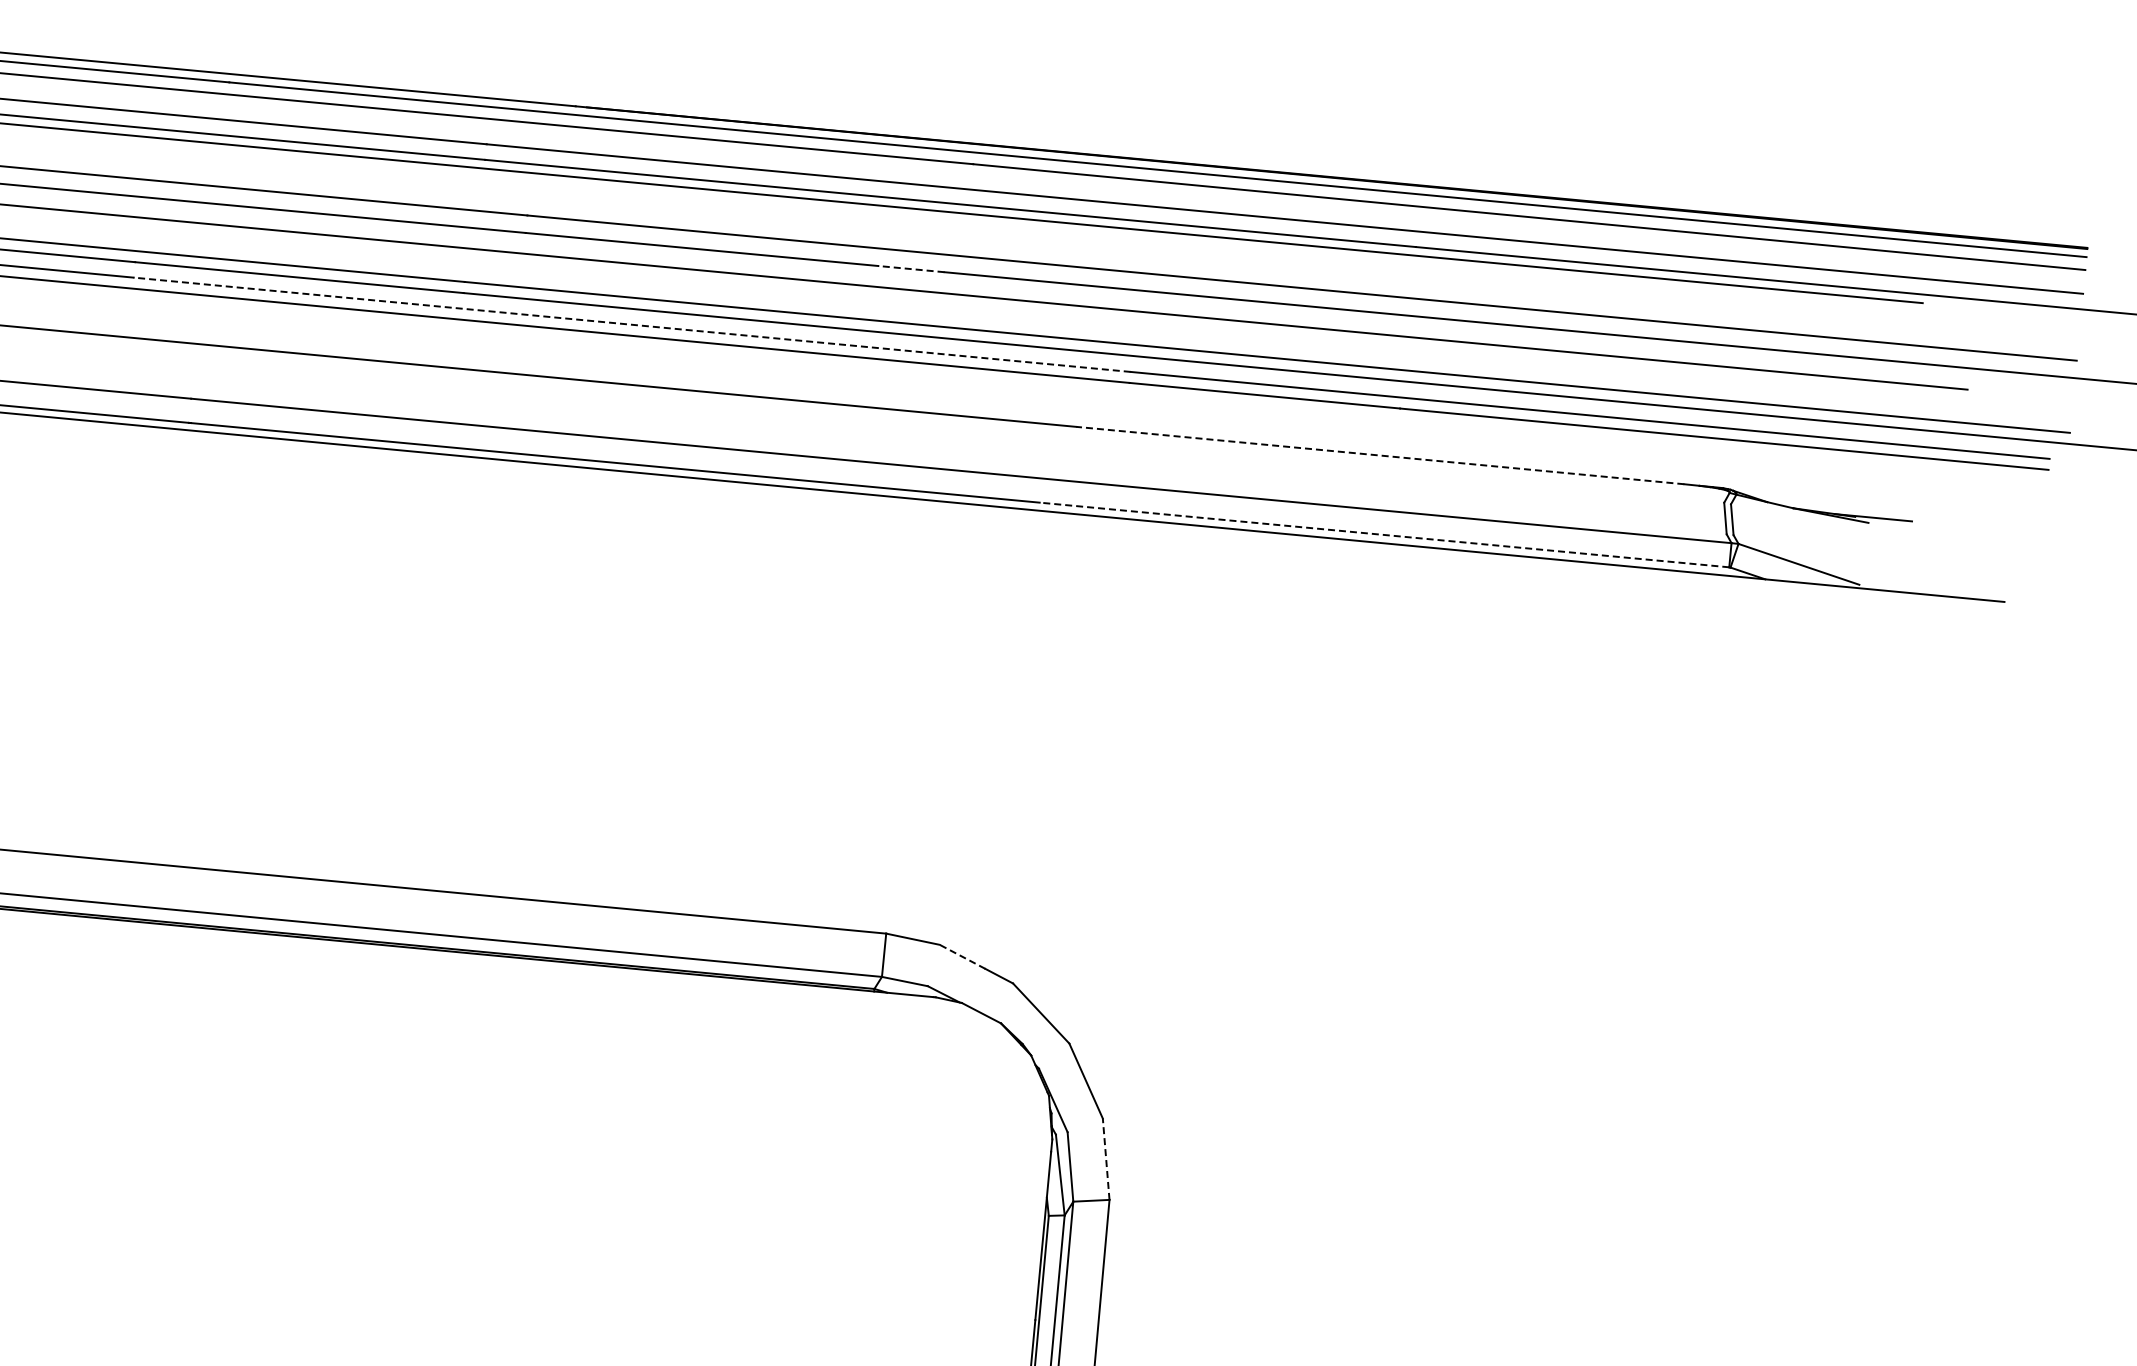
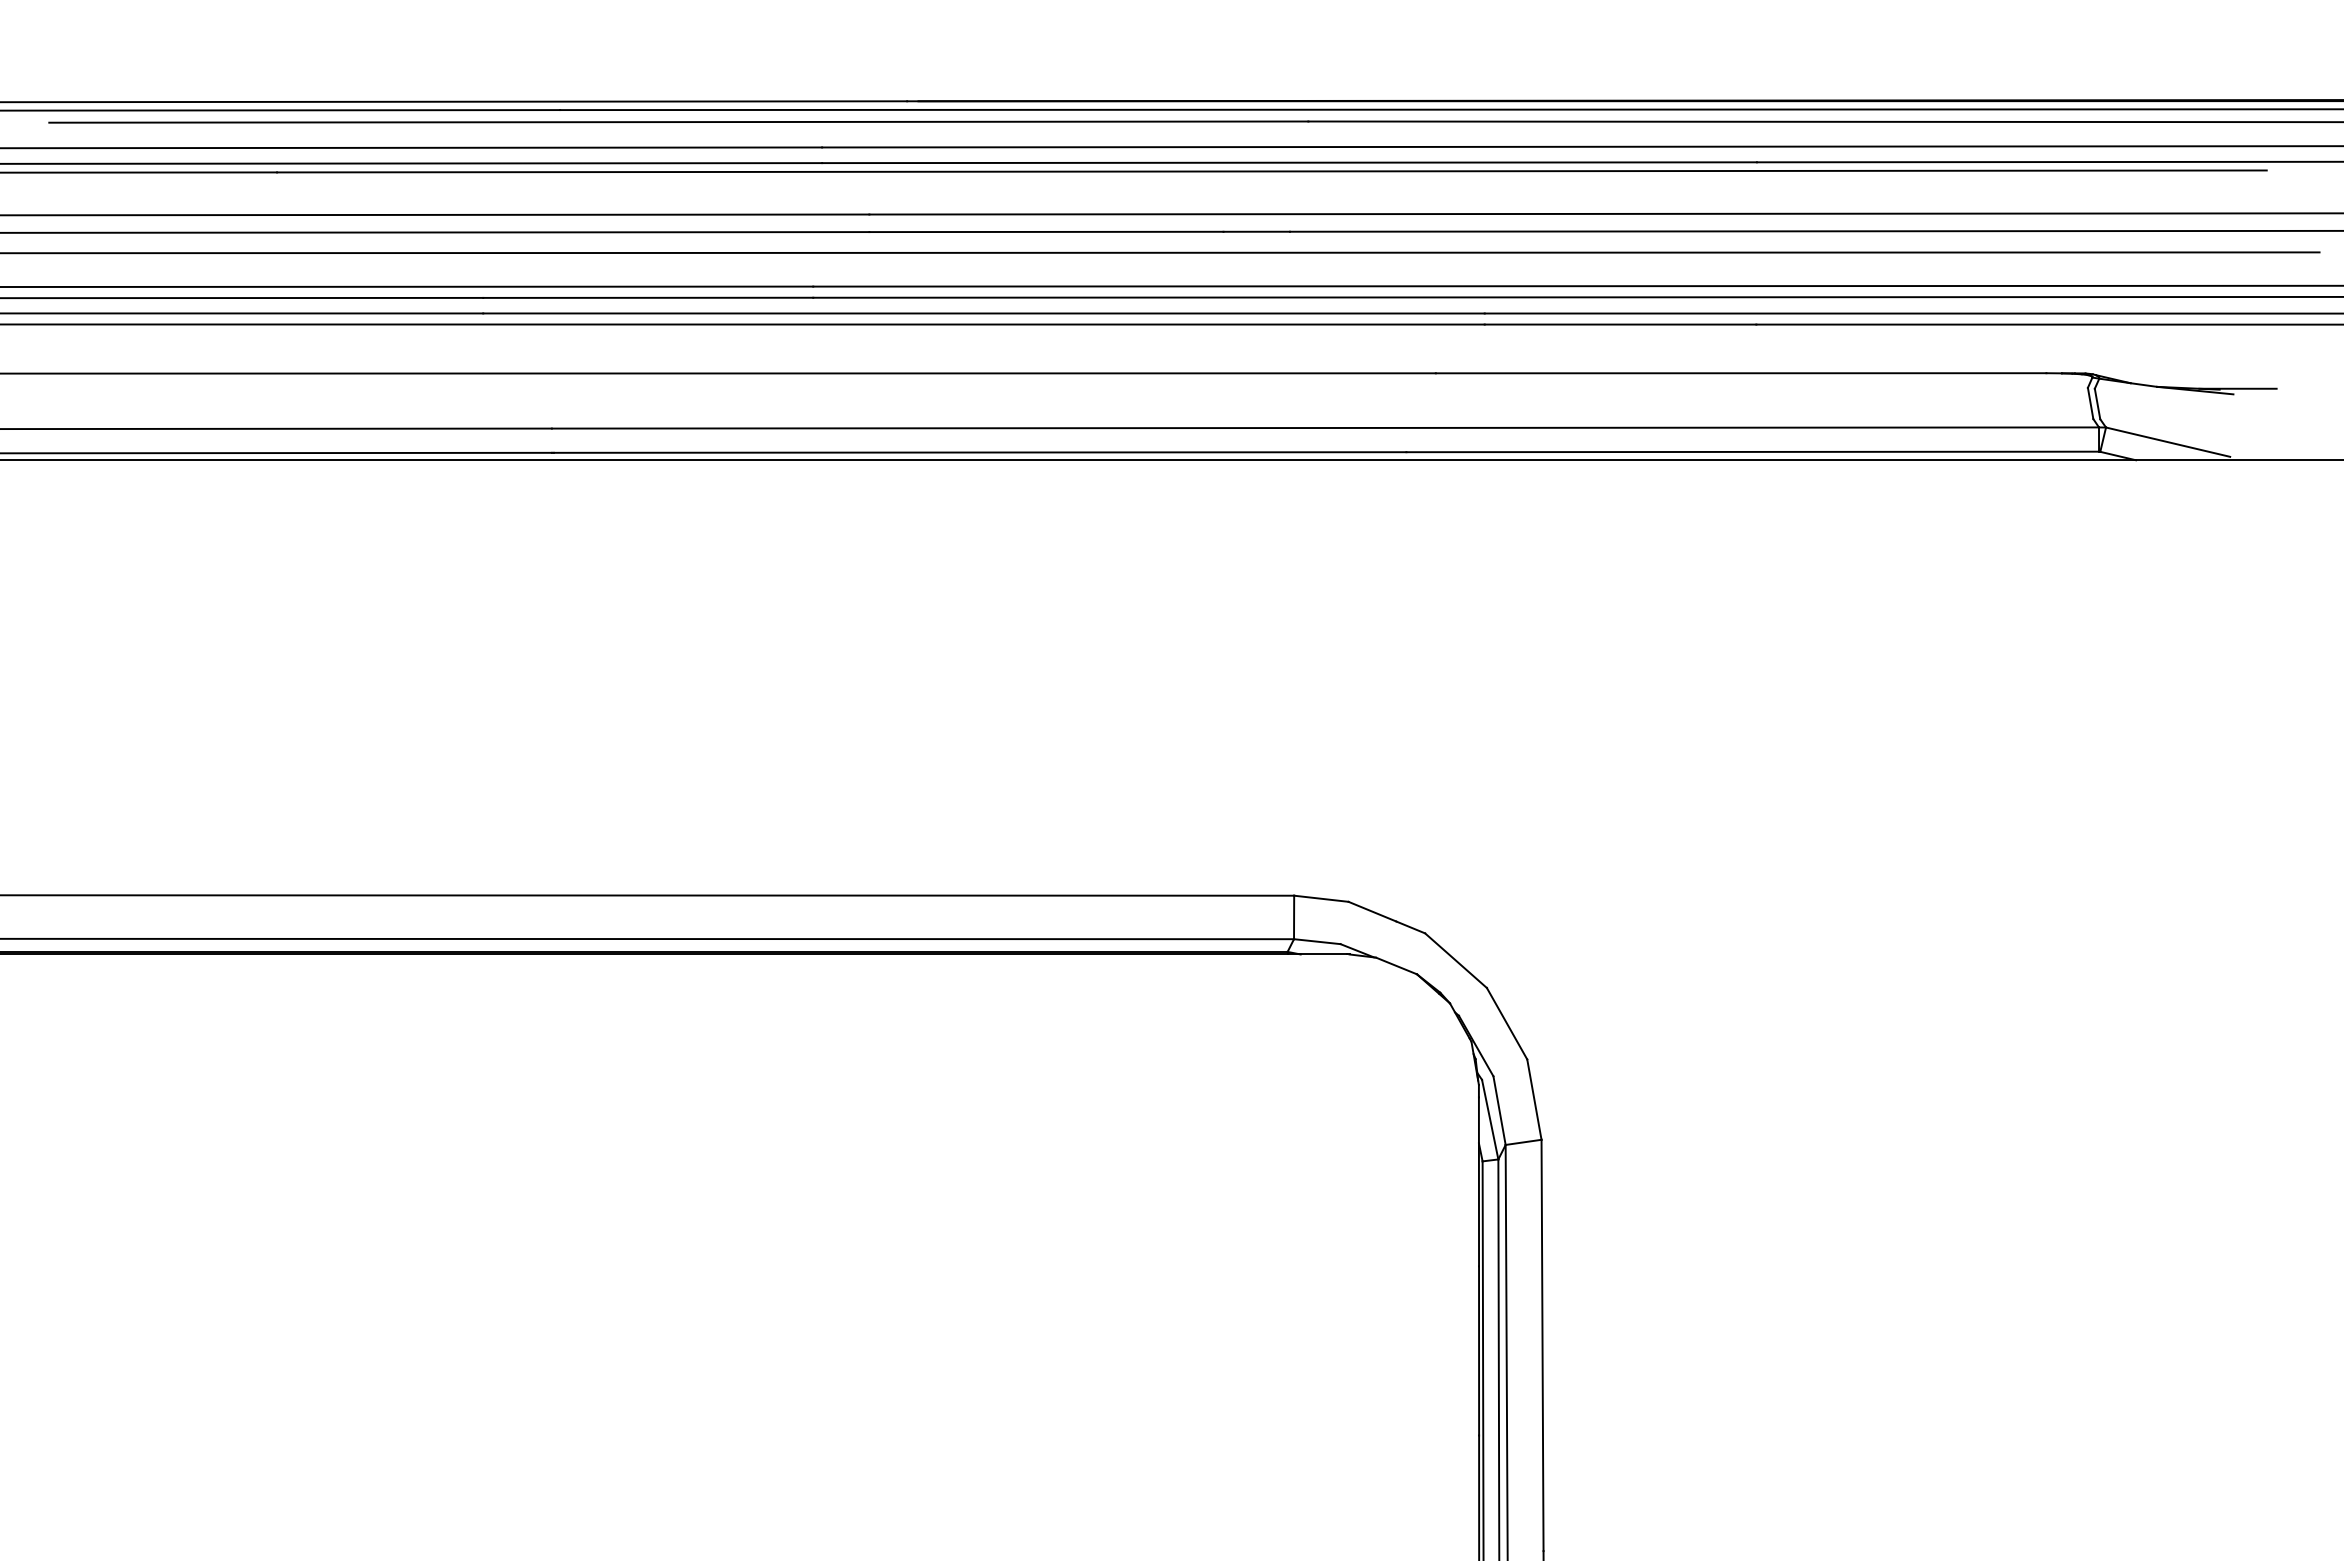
line: (911, 268) -> (1256, 231), dashed -> solid
line: (631, 324) -> (983, 313), dashed -> solid
line: (1379, 455) -> (1740, 373), dashed -> solid
line: (1384, 534) -> (1752, 451), dashed -> solid
line: (962, 956) -> (1372, 911), dashed -> solid
line: (1106, 1159) -> (1534, 1099), dashed -> solid

